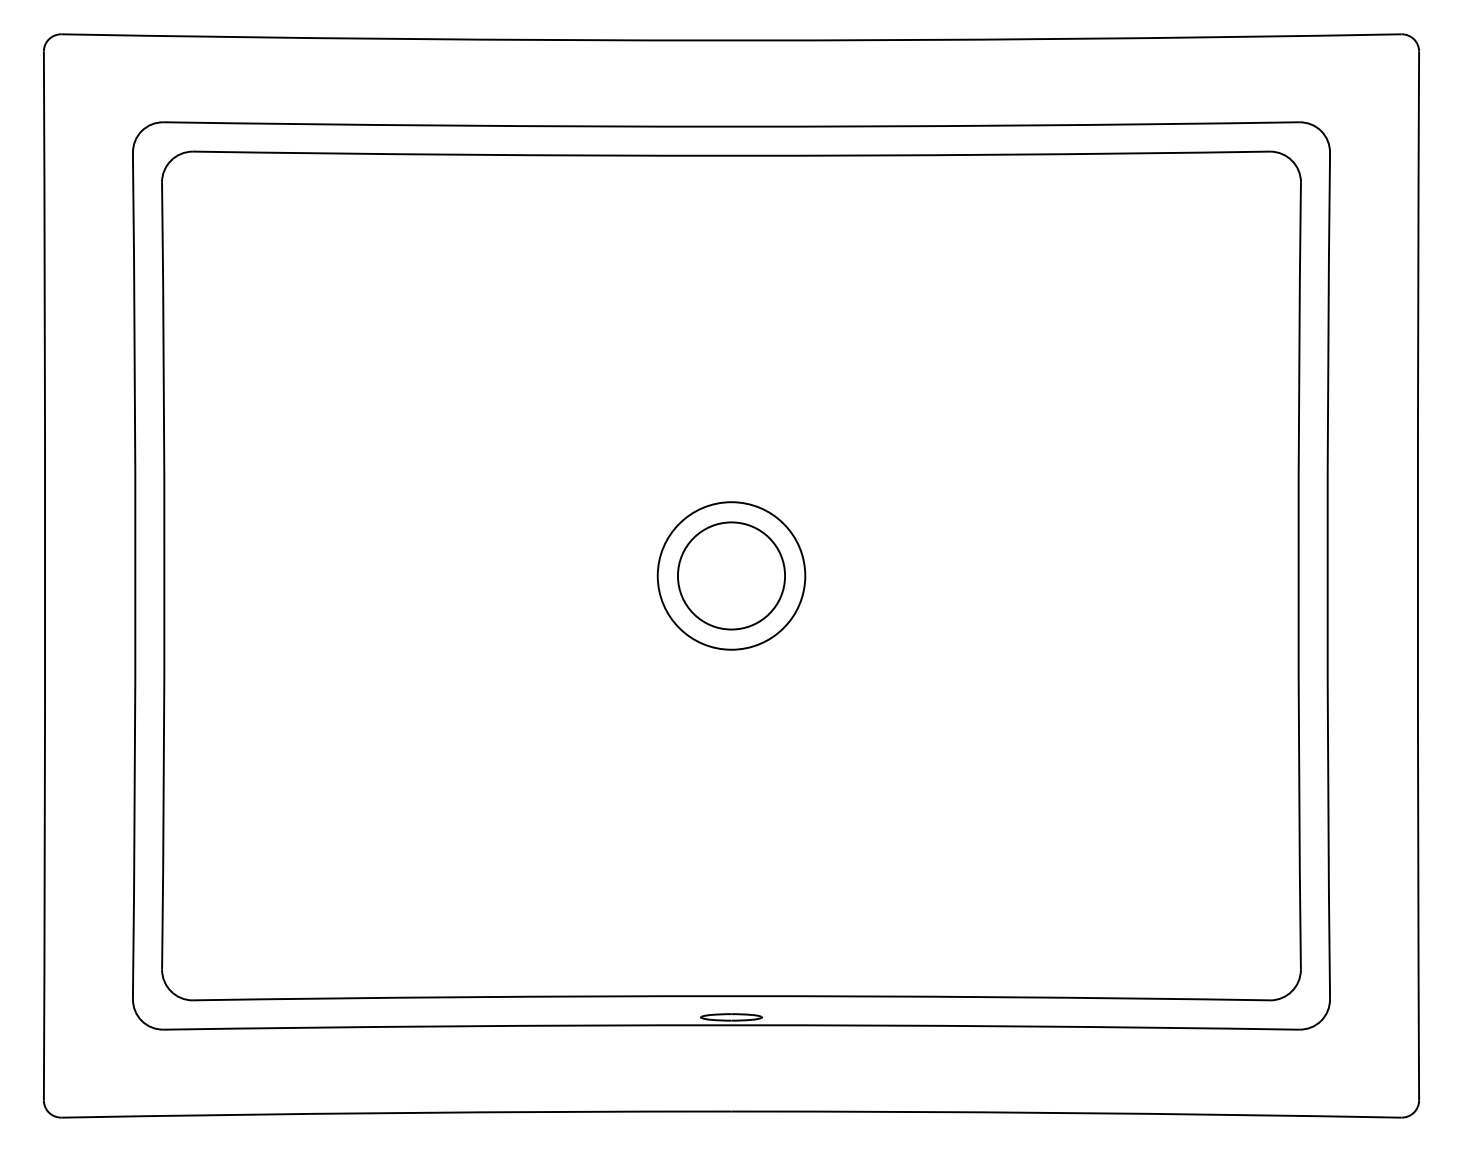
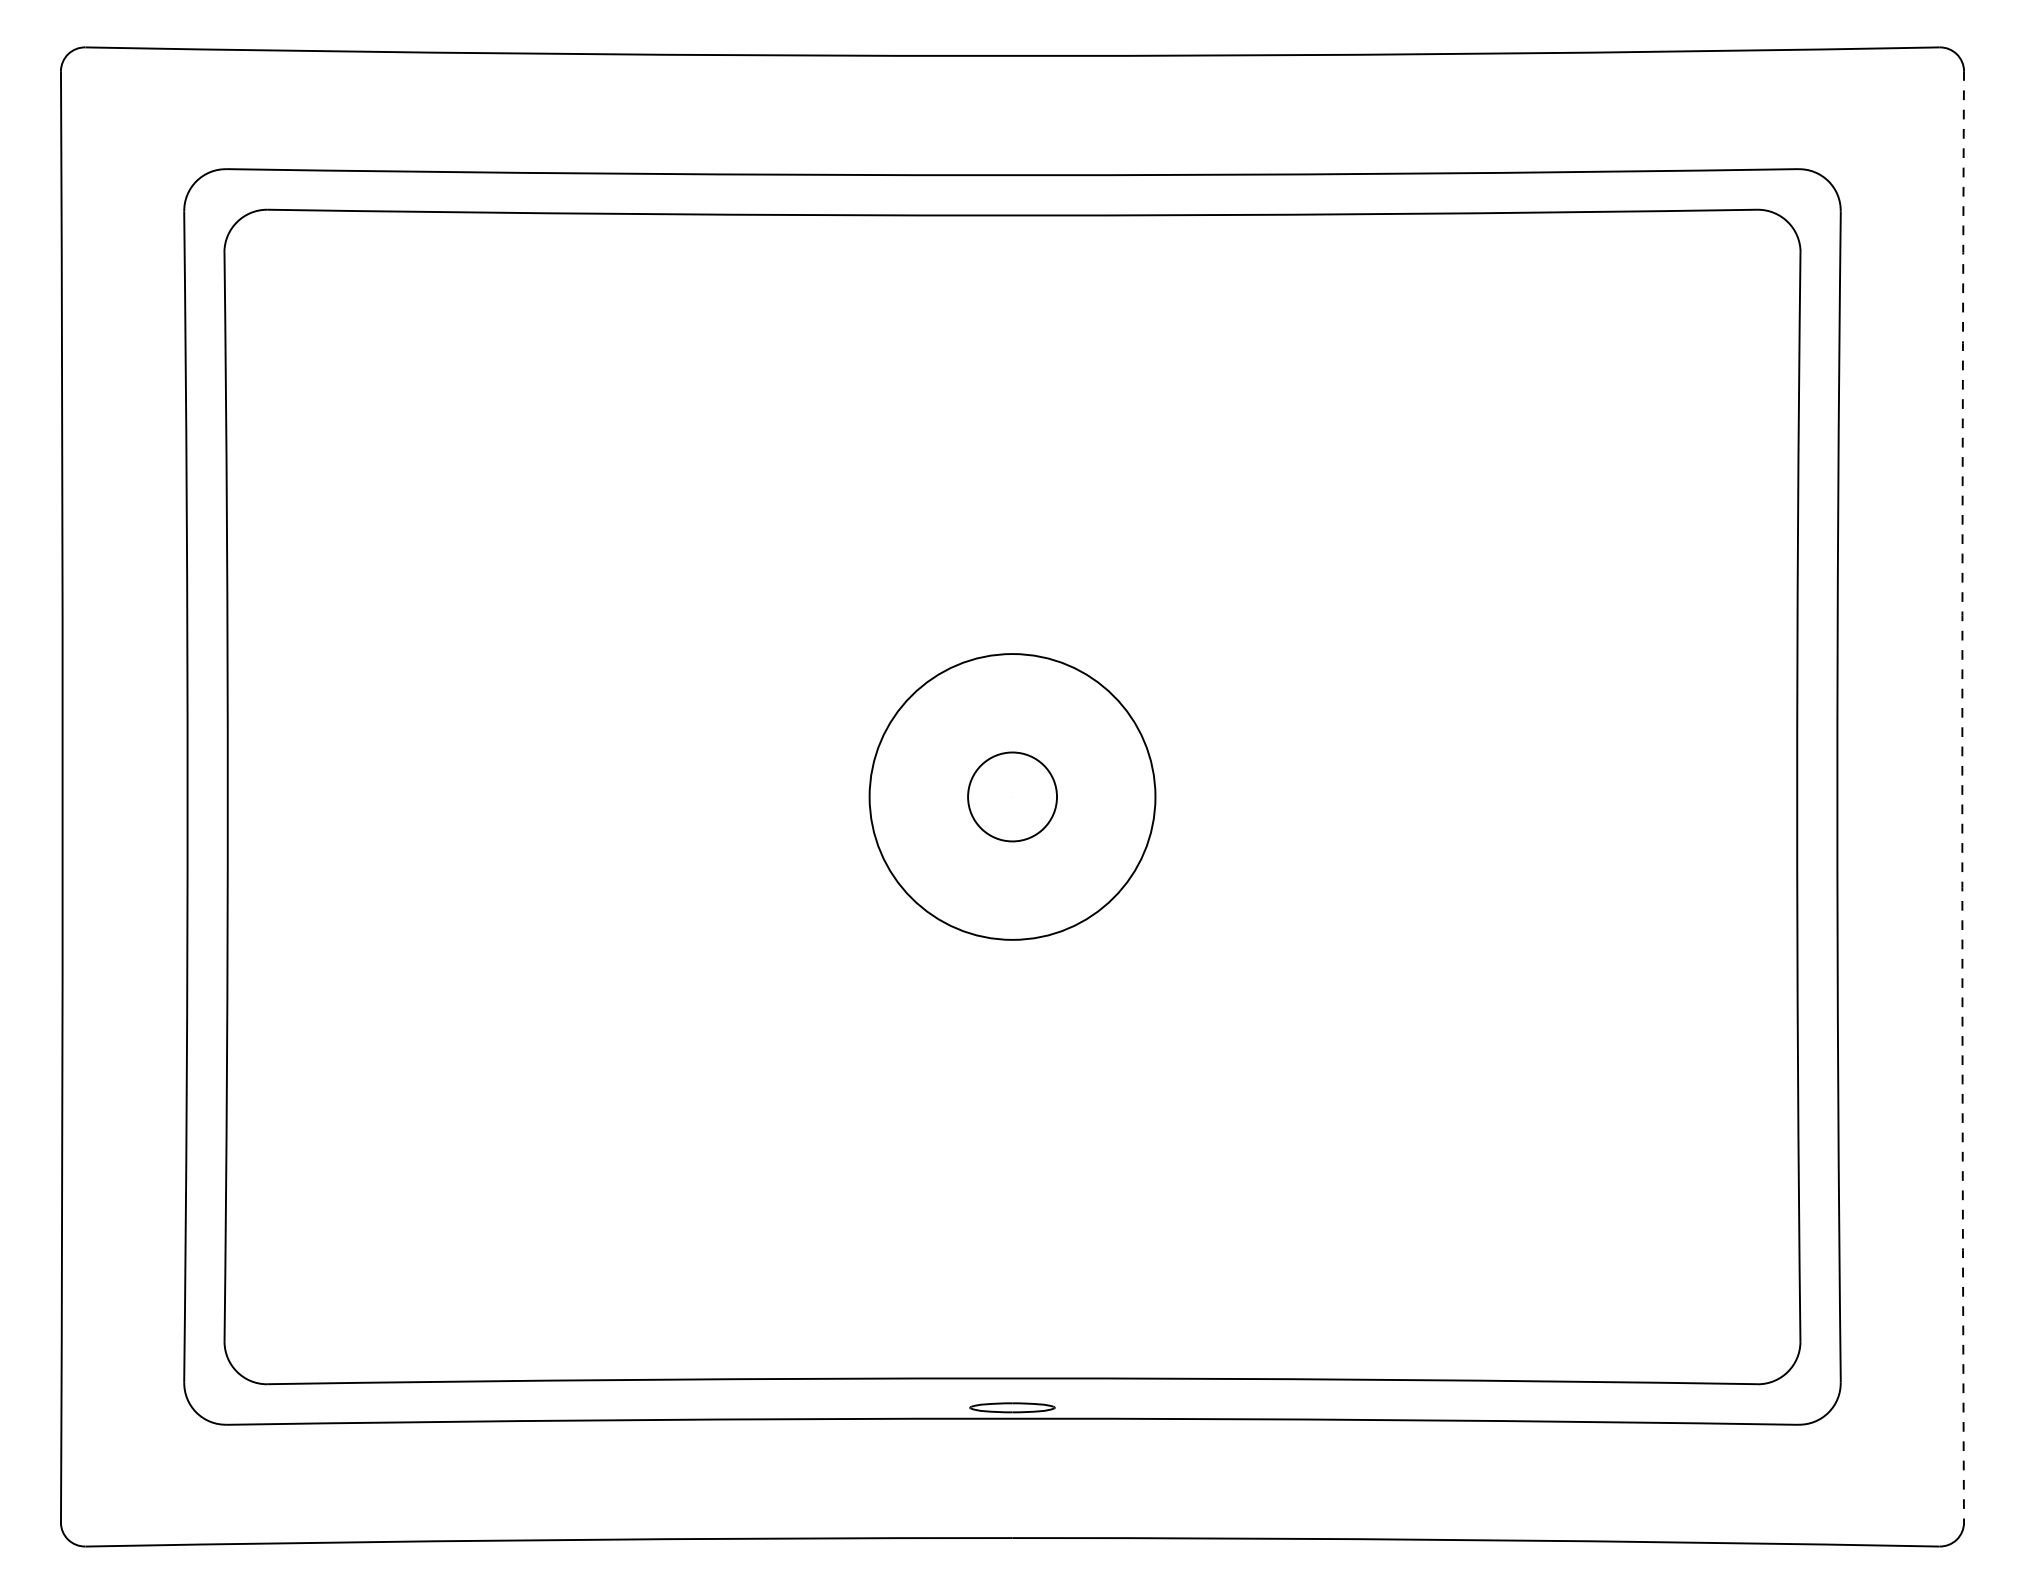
circle: (731, 575) -> (1012, 796), size x0.6
circle: (731, 575) -> (1012, 796), size x1.4
arc: (1417, 576) -> (1961, 797), solid -> dashed

